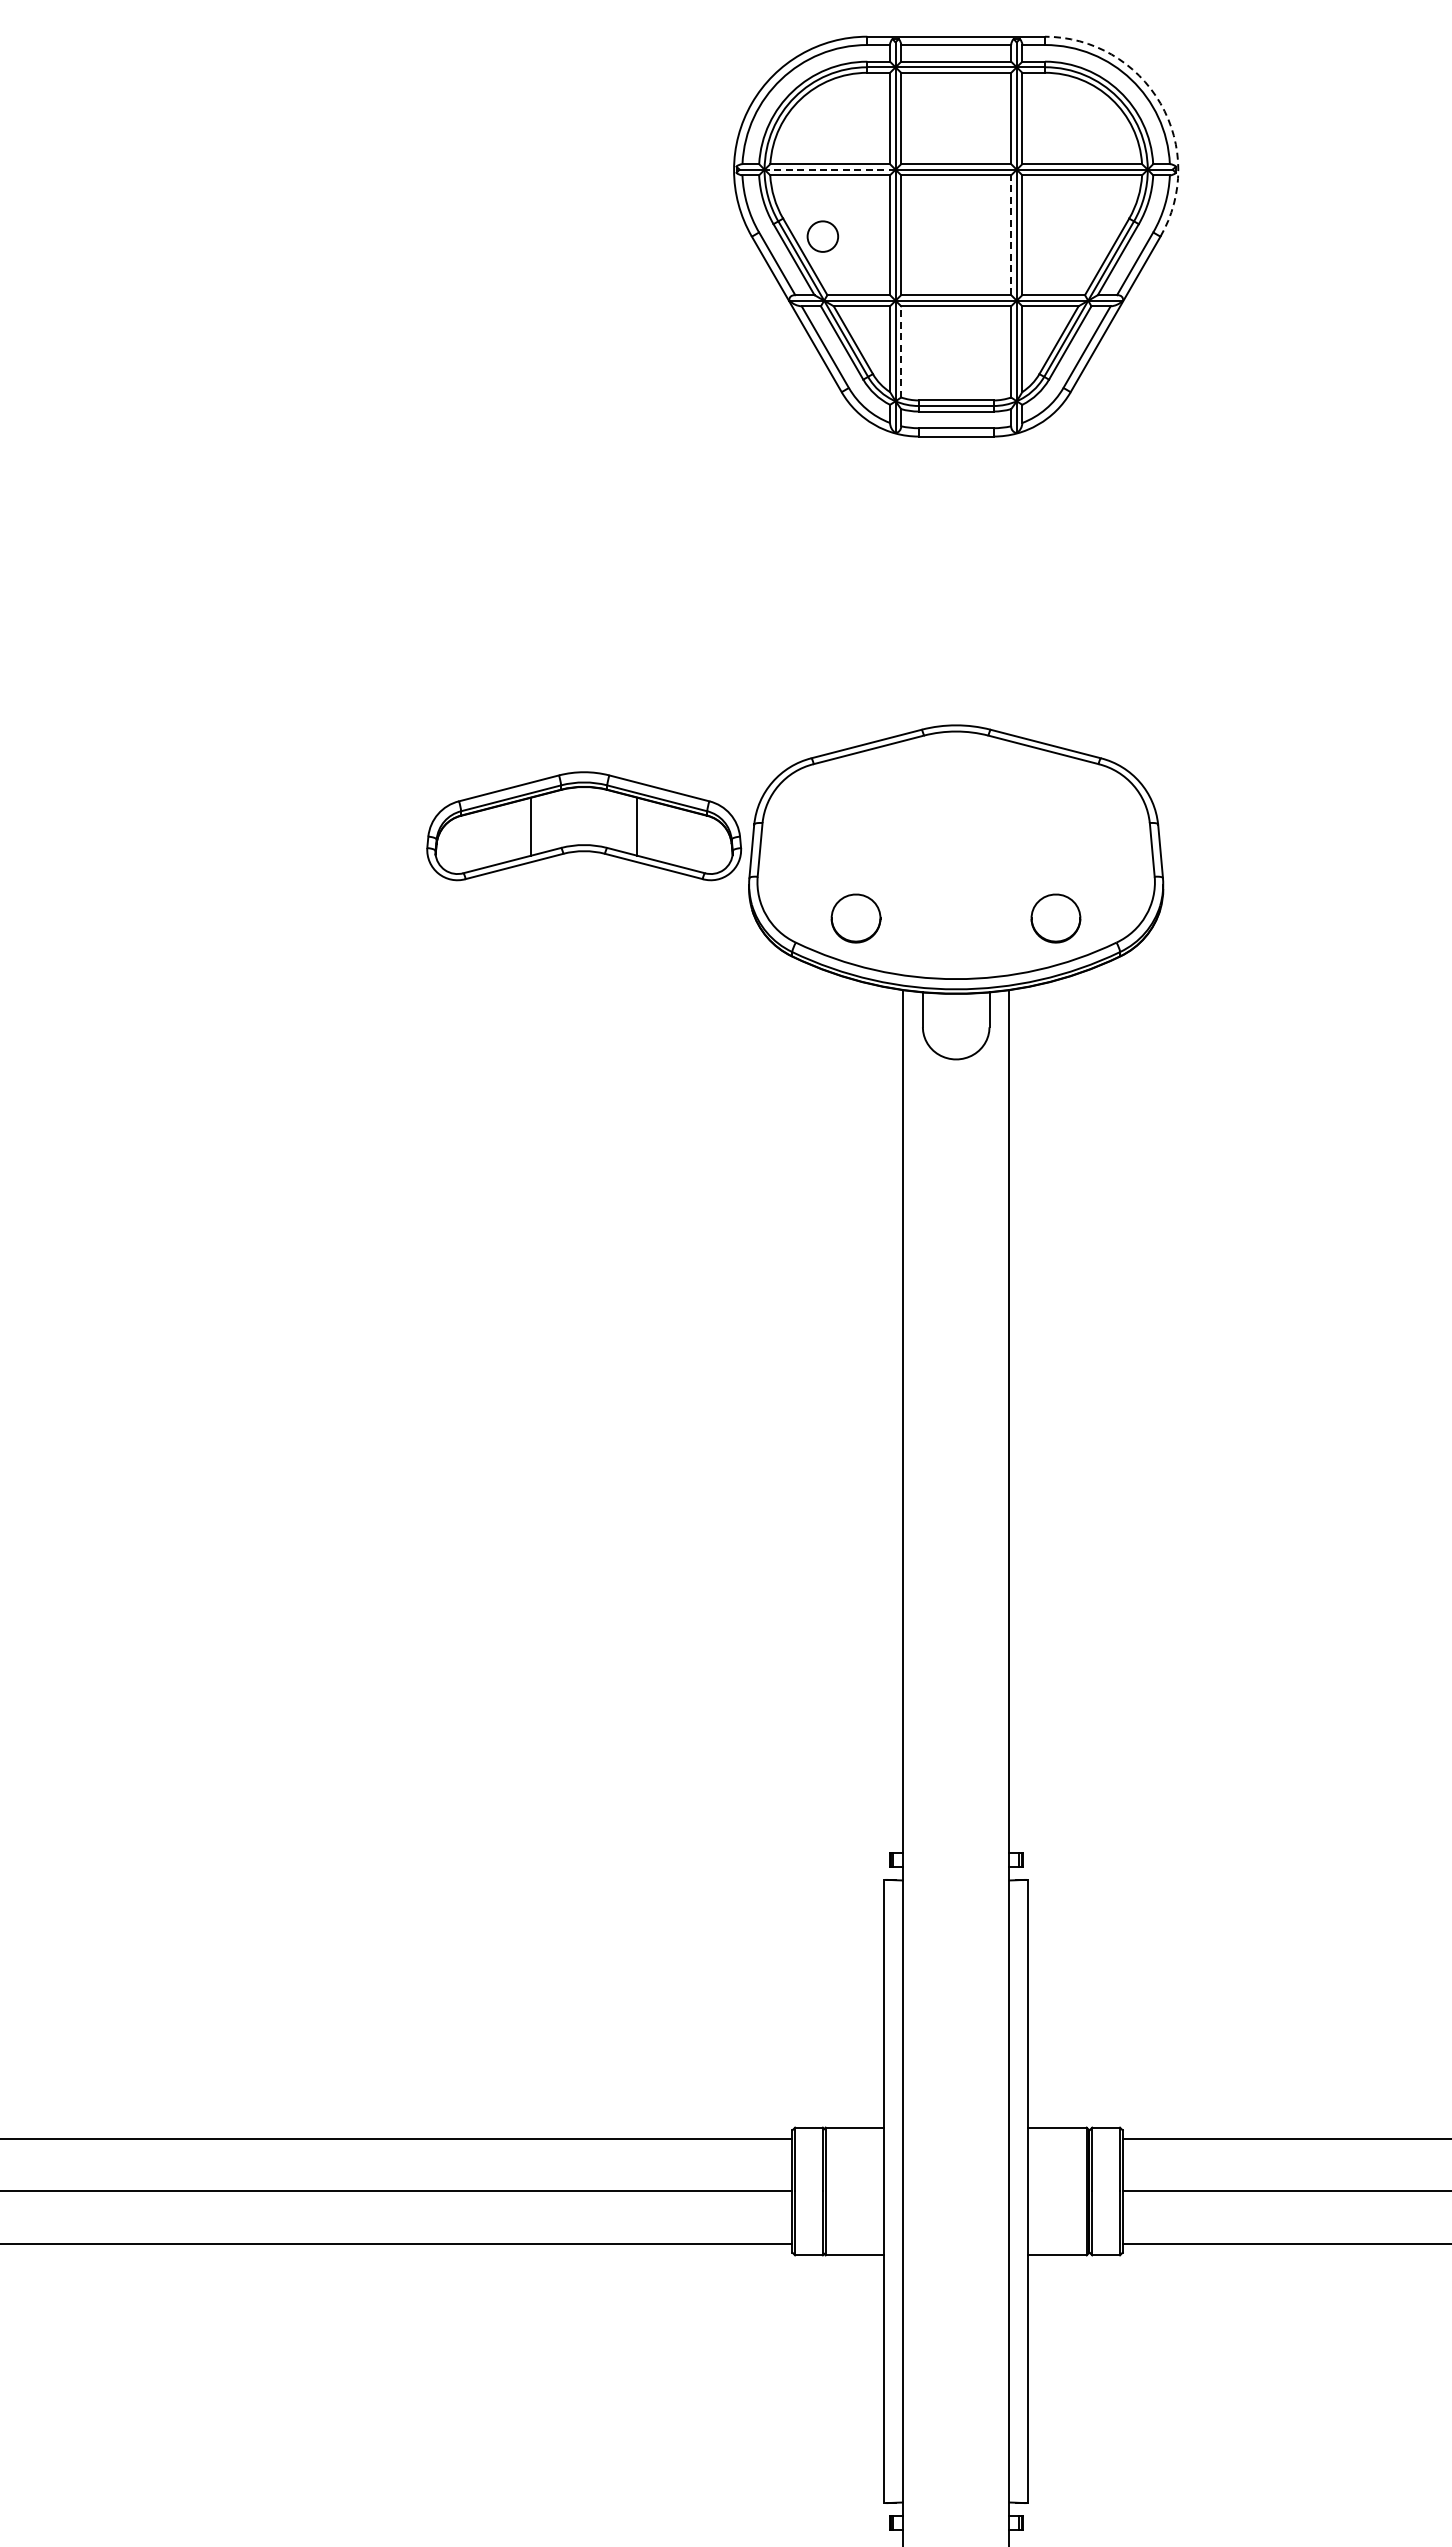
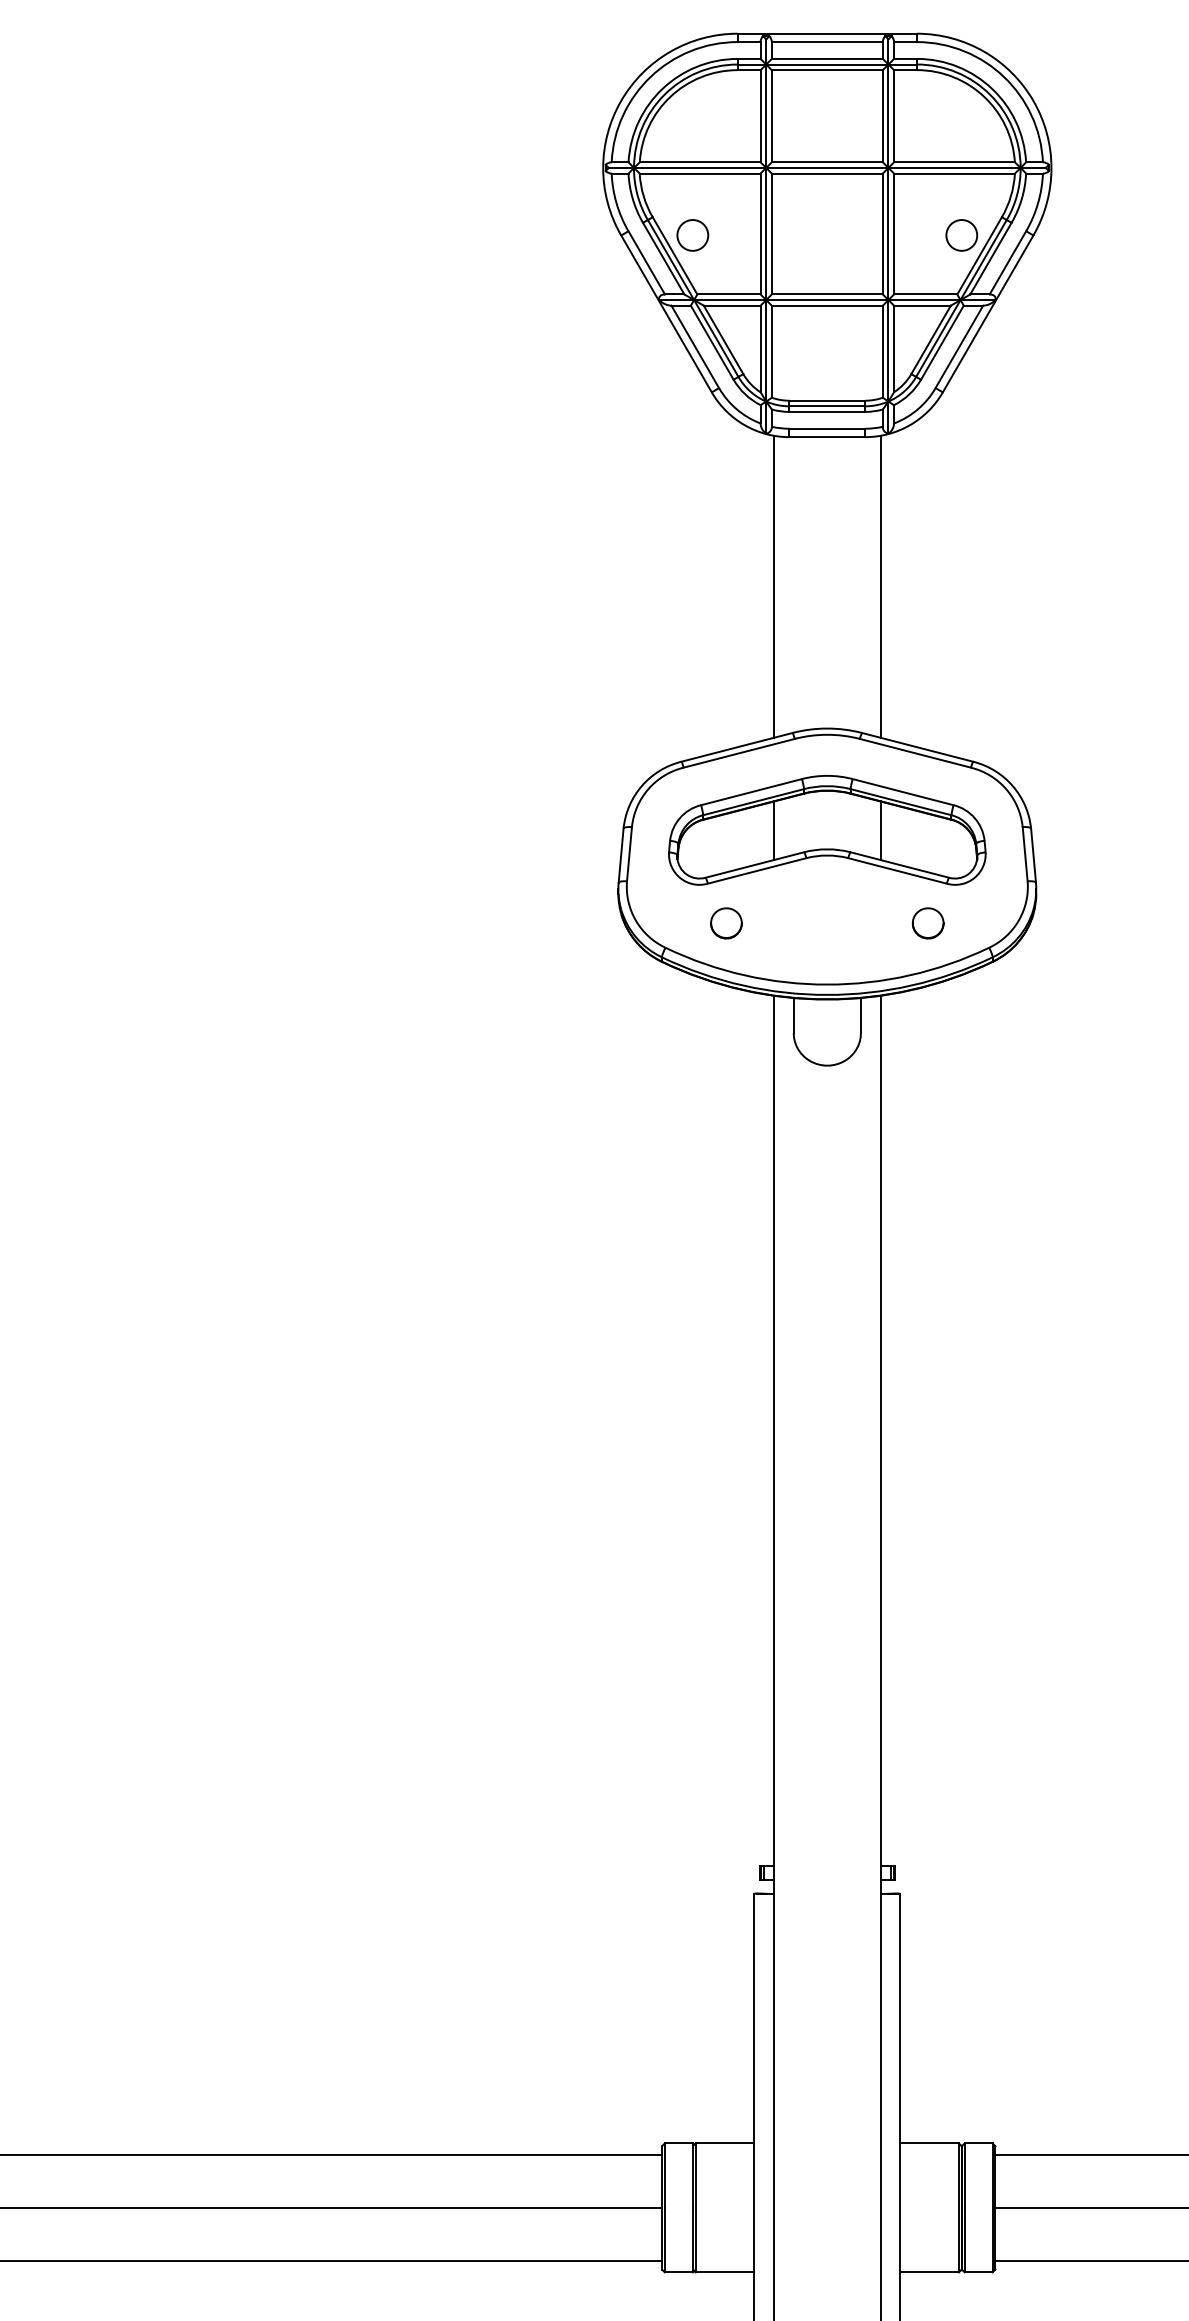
arc: (1160, 103) -> (1033, 101), dashed -> solid
line: (830, 169) -> (700, 167), dashed -> solid
line: (1011, 235) -> (883, 234), dashed -> solid
circle: (1089, 236) -> (961, 235), added
line: (901, 351) -> (772, 351), dashed -> solid
line: (903, 584) -> (774, 586), added
line: (1008, 584) -> (880, 586), added
part: (584, 826) -> (827, 830), moved
part: (856, 918) -> (726, 923), size x0.62
part: (1056, 918) -> (928, 923), size x0.62

